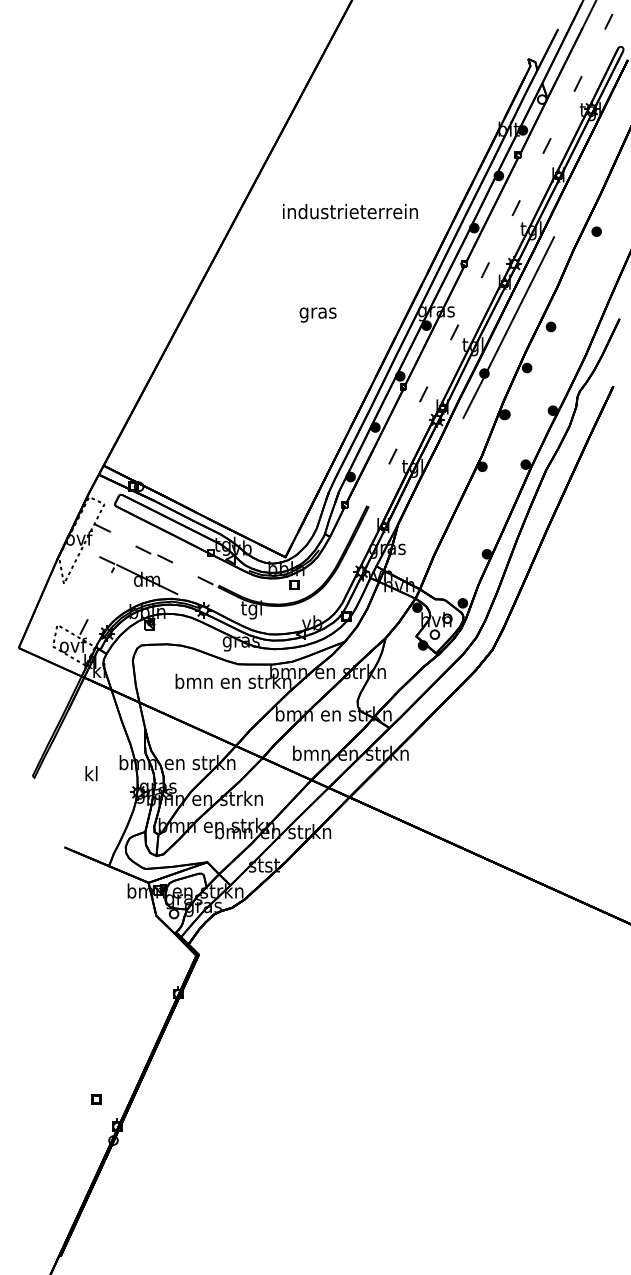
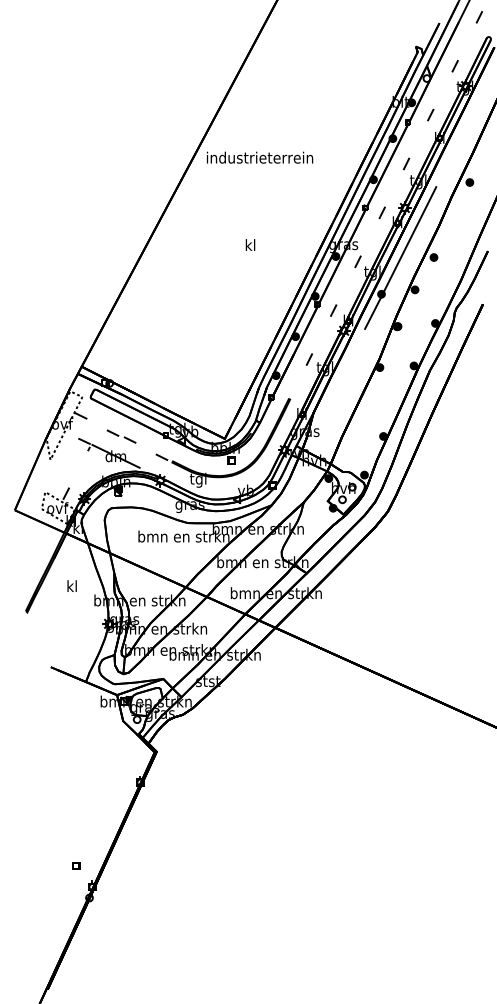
text: (349, 211) -> (259, 157), moved
text: (318, 312) -> (250, 246), gras -> kl
text: (90, 772) -> (71, 585), moved

